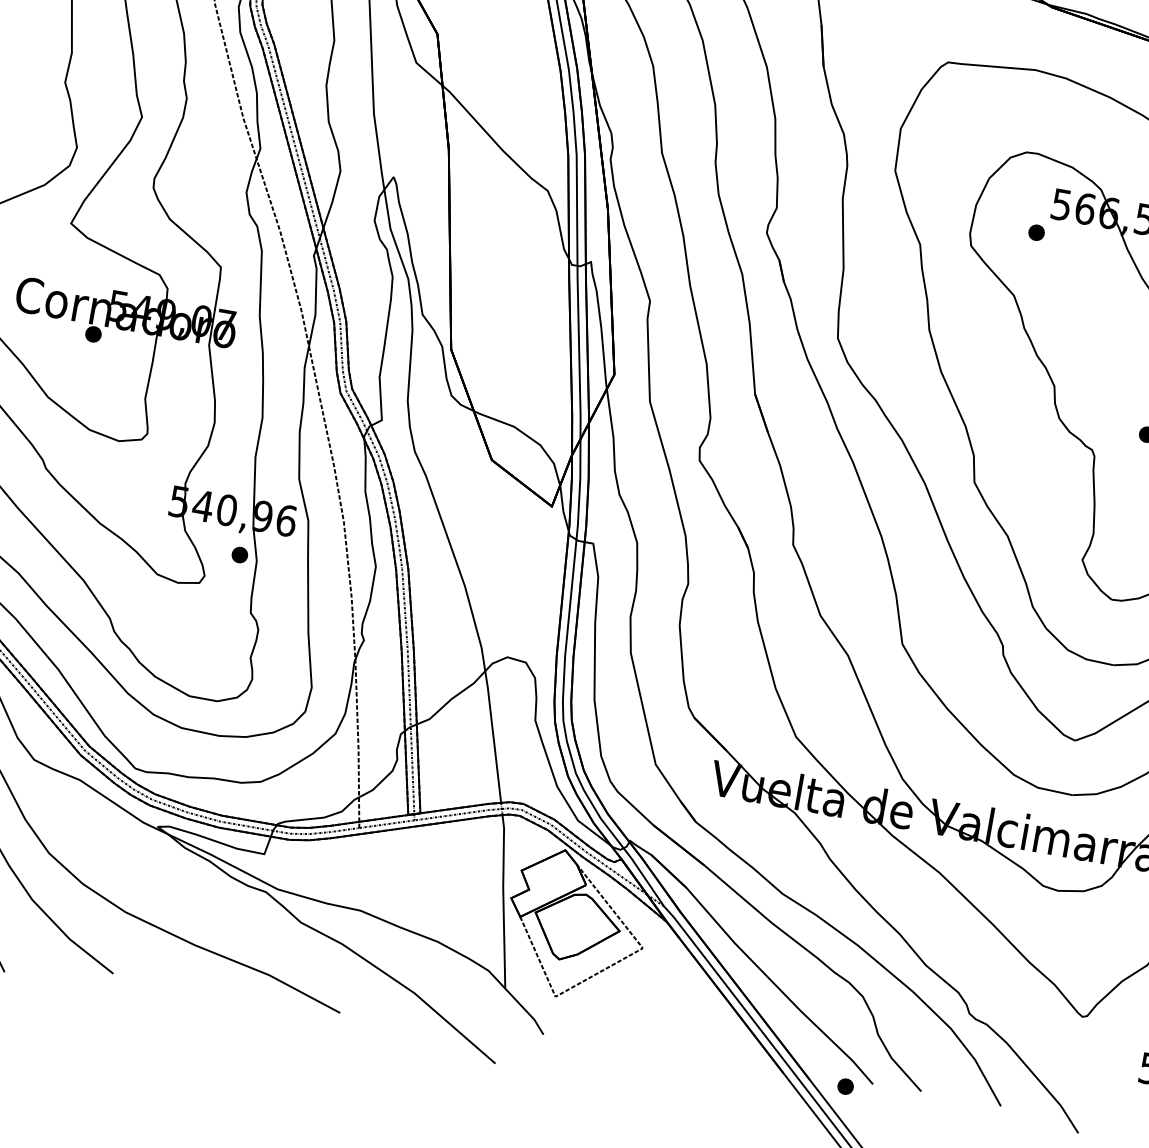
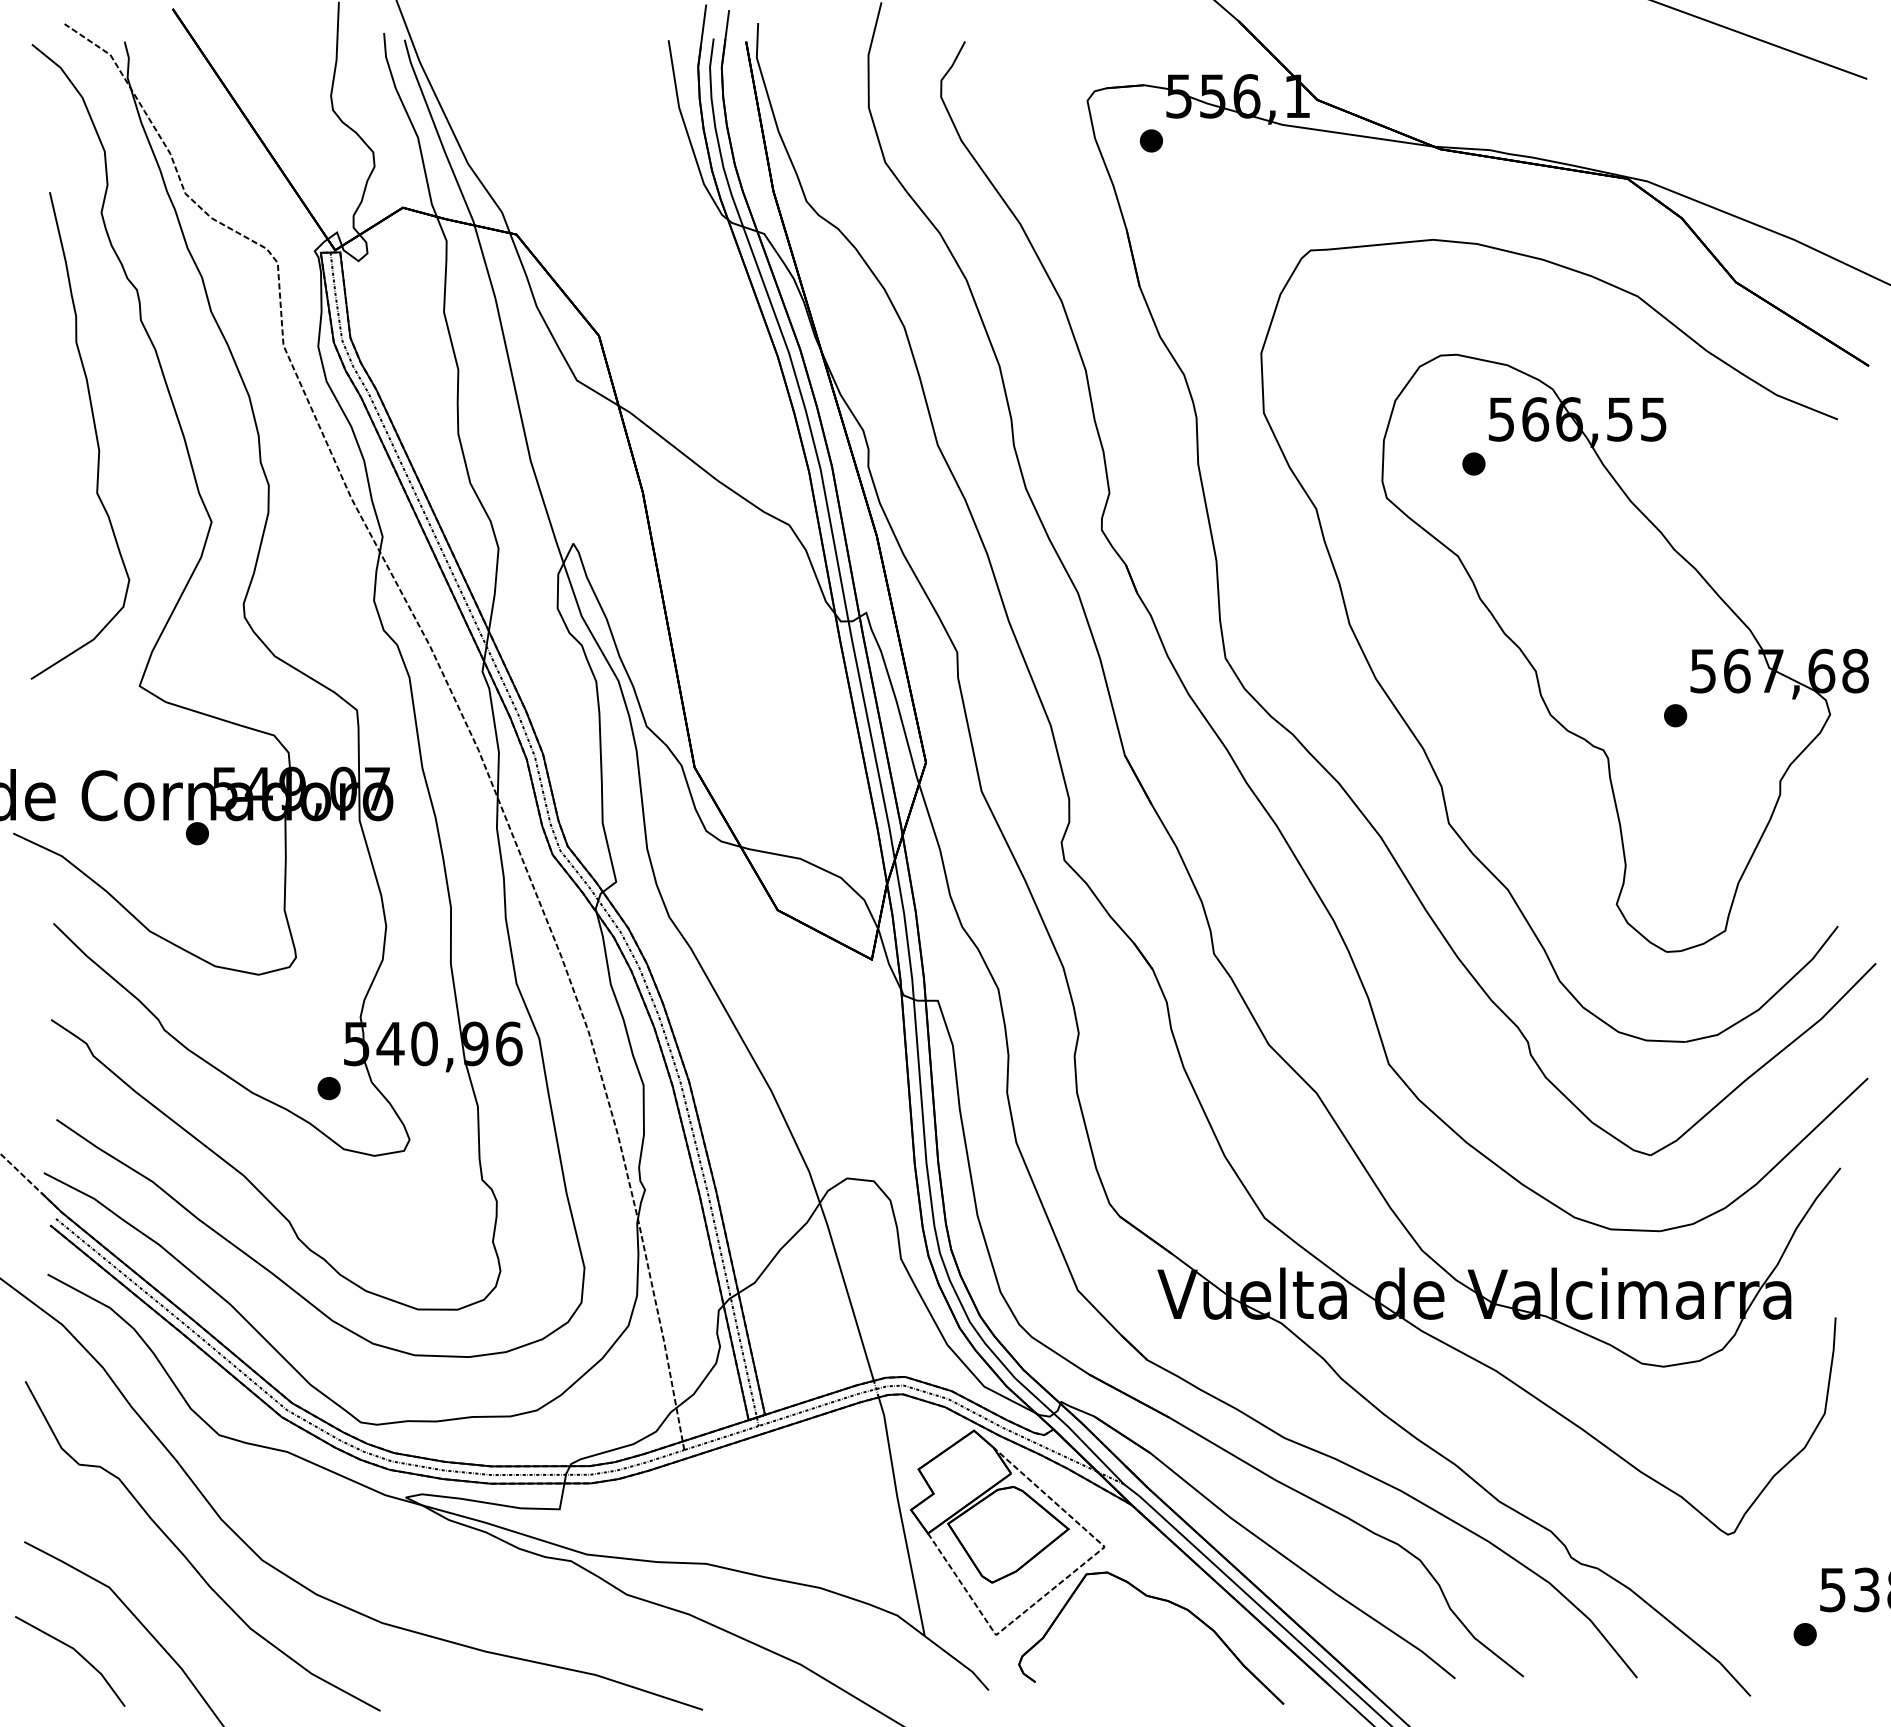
part: (239, 554) -> (328, 1088), moved
part: (675, 992) -> (1160, 1600), added
part: (845, 1086) -> (1804, 1634), moved

